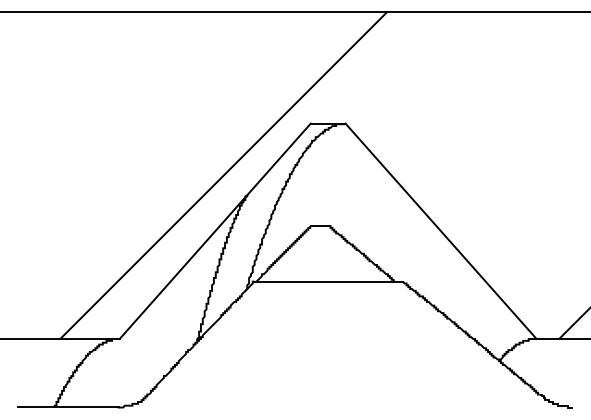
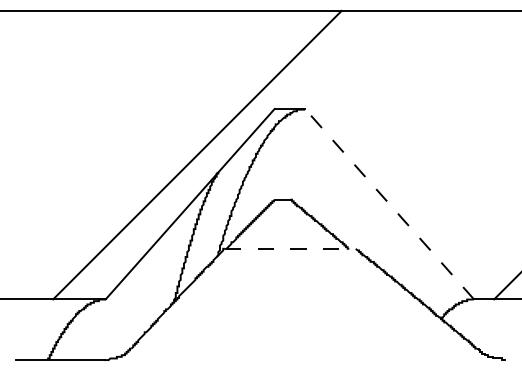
line: (441, 231) -> (390, 204), solid -> dashed
line: (329, 281) -> (291, 248), solid -> dashed

